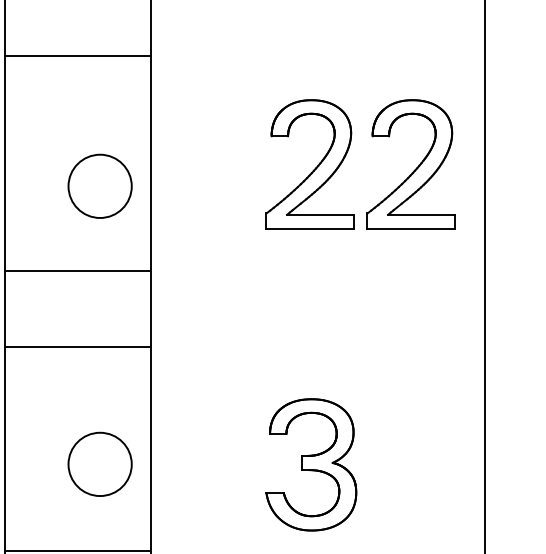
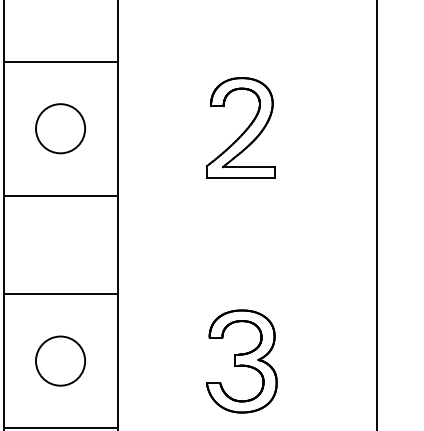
line: (78, 56) -> (60, 62), moved
part: (415, 168) -> (322, 131), removed
circle: (99, 185) -> (60, 128), moved
line: (78, 270) -> (60, 195), moved
line: (78, 347) -> (60, 294), moved
circle: (99, 463) -> (60, 360), moved

